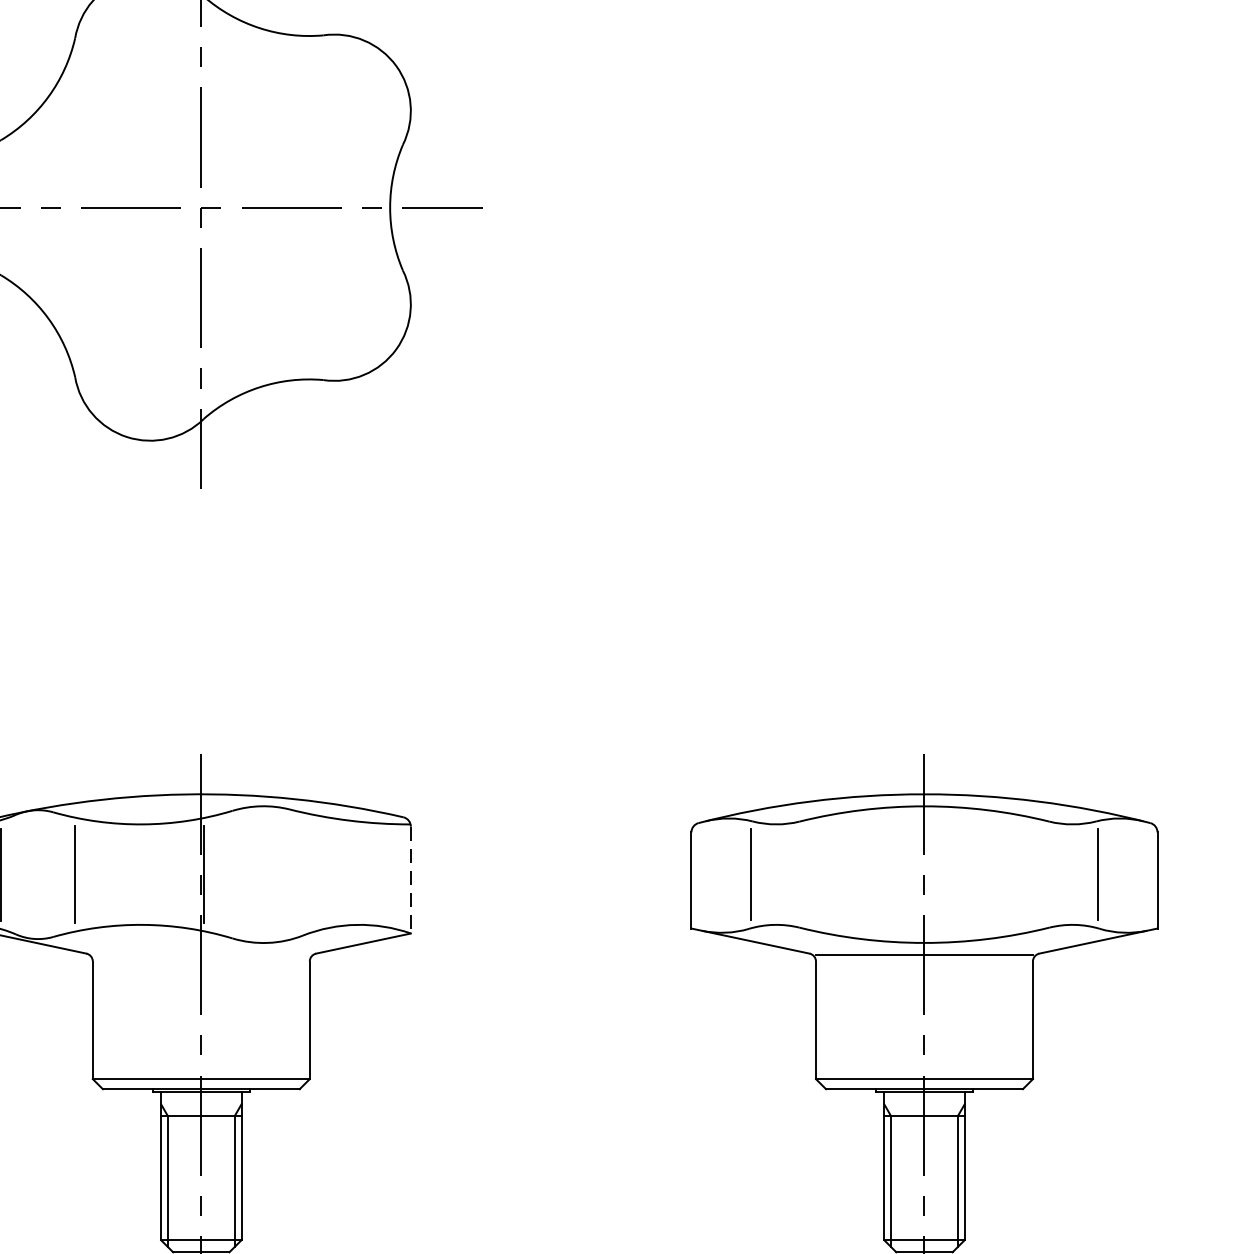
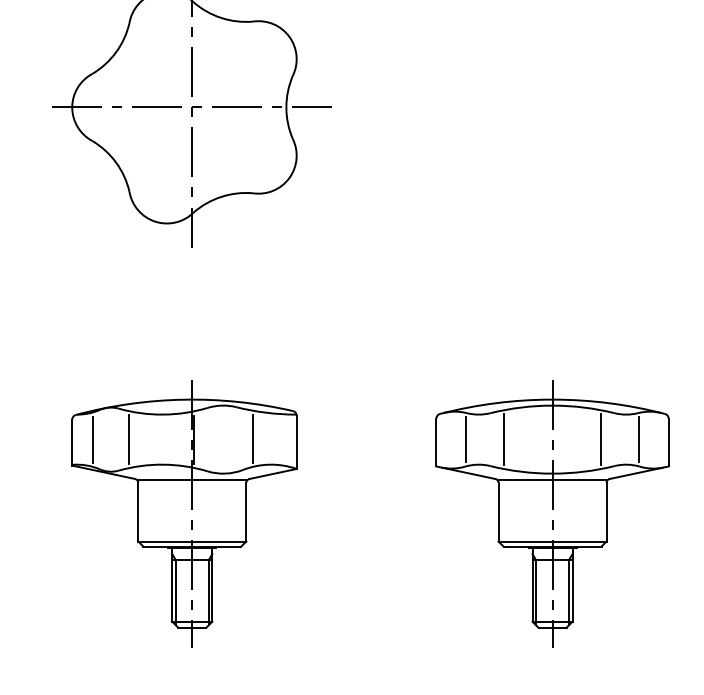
line: (324, 872) -> (253, 438), added
line: (828, 874) -> (504, 439), added
line: (1020, 874) -> (600, 439), added
line: (410, 880) -> (296, 442), dashed -> solid
line: (201, 954) -> (192, 479), added

